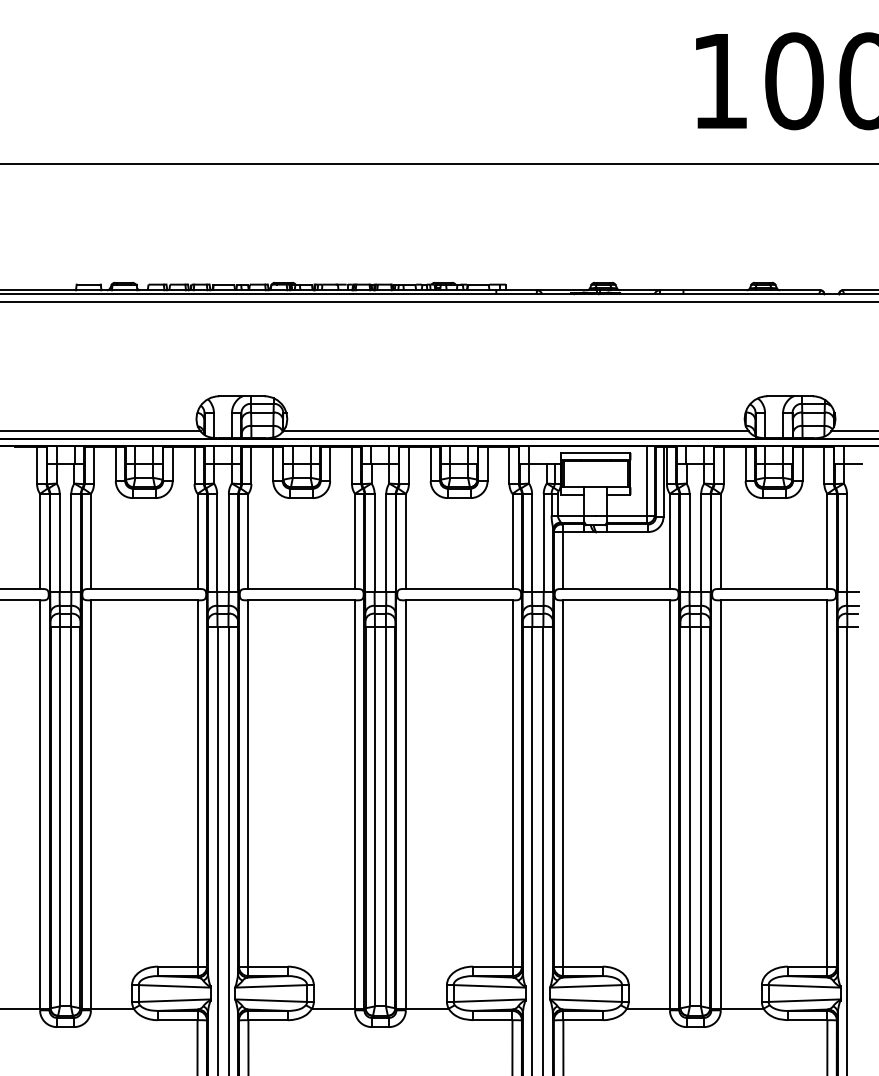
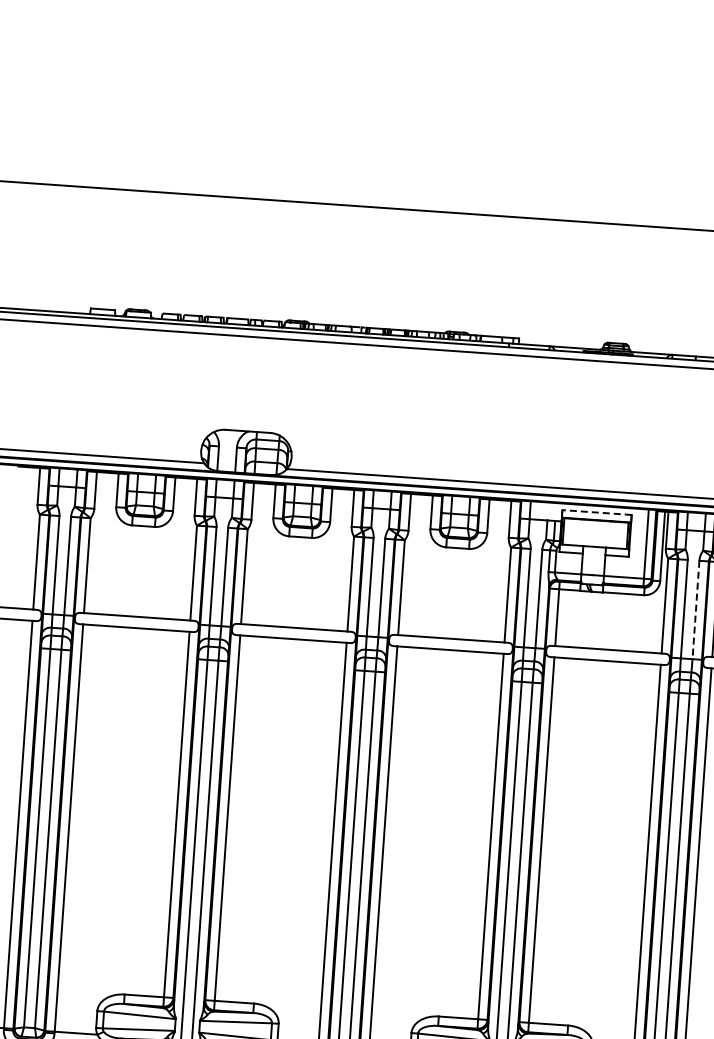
line: (595, 452) -> (596, 512), solid -> dashed
line: (701, 543) -> (696, 610), solid -> dashed

